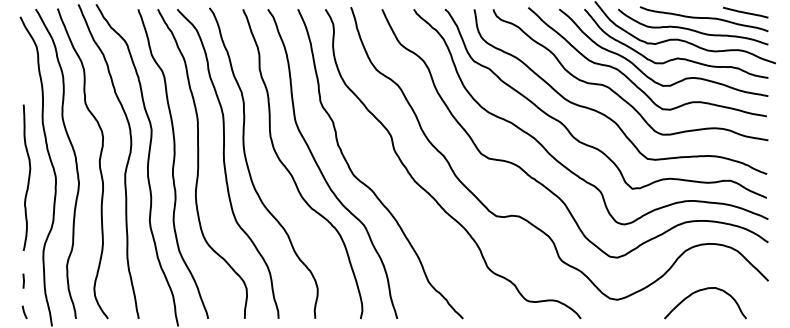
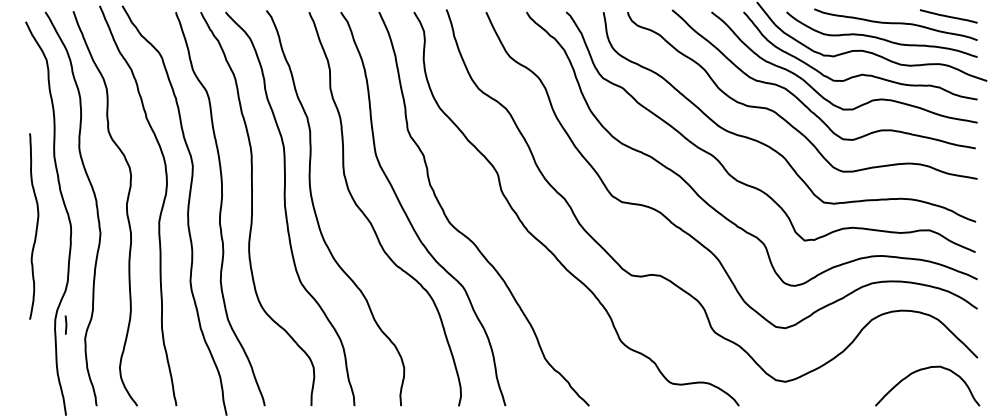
line: (23, 280) -> (65, 324), moved
curve: (701, 290) -> (922, 370), moved
line: (24, 312) -> (31, 397), removed

